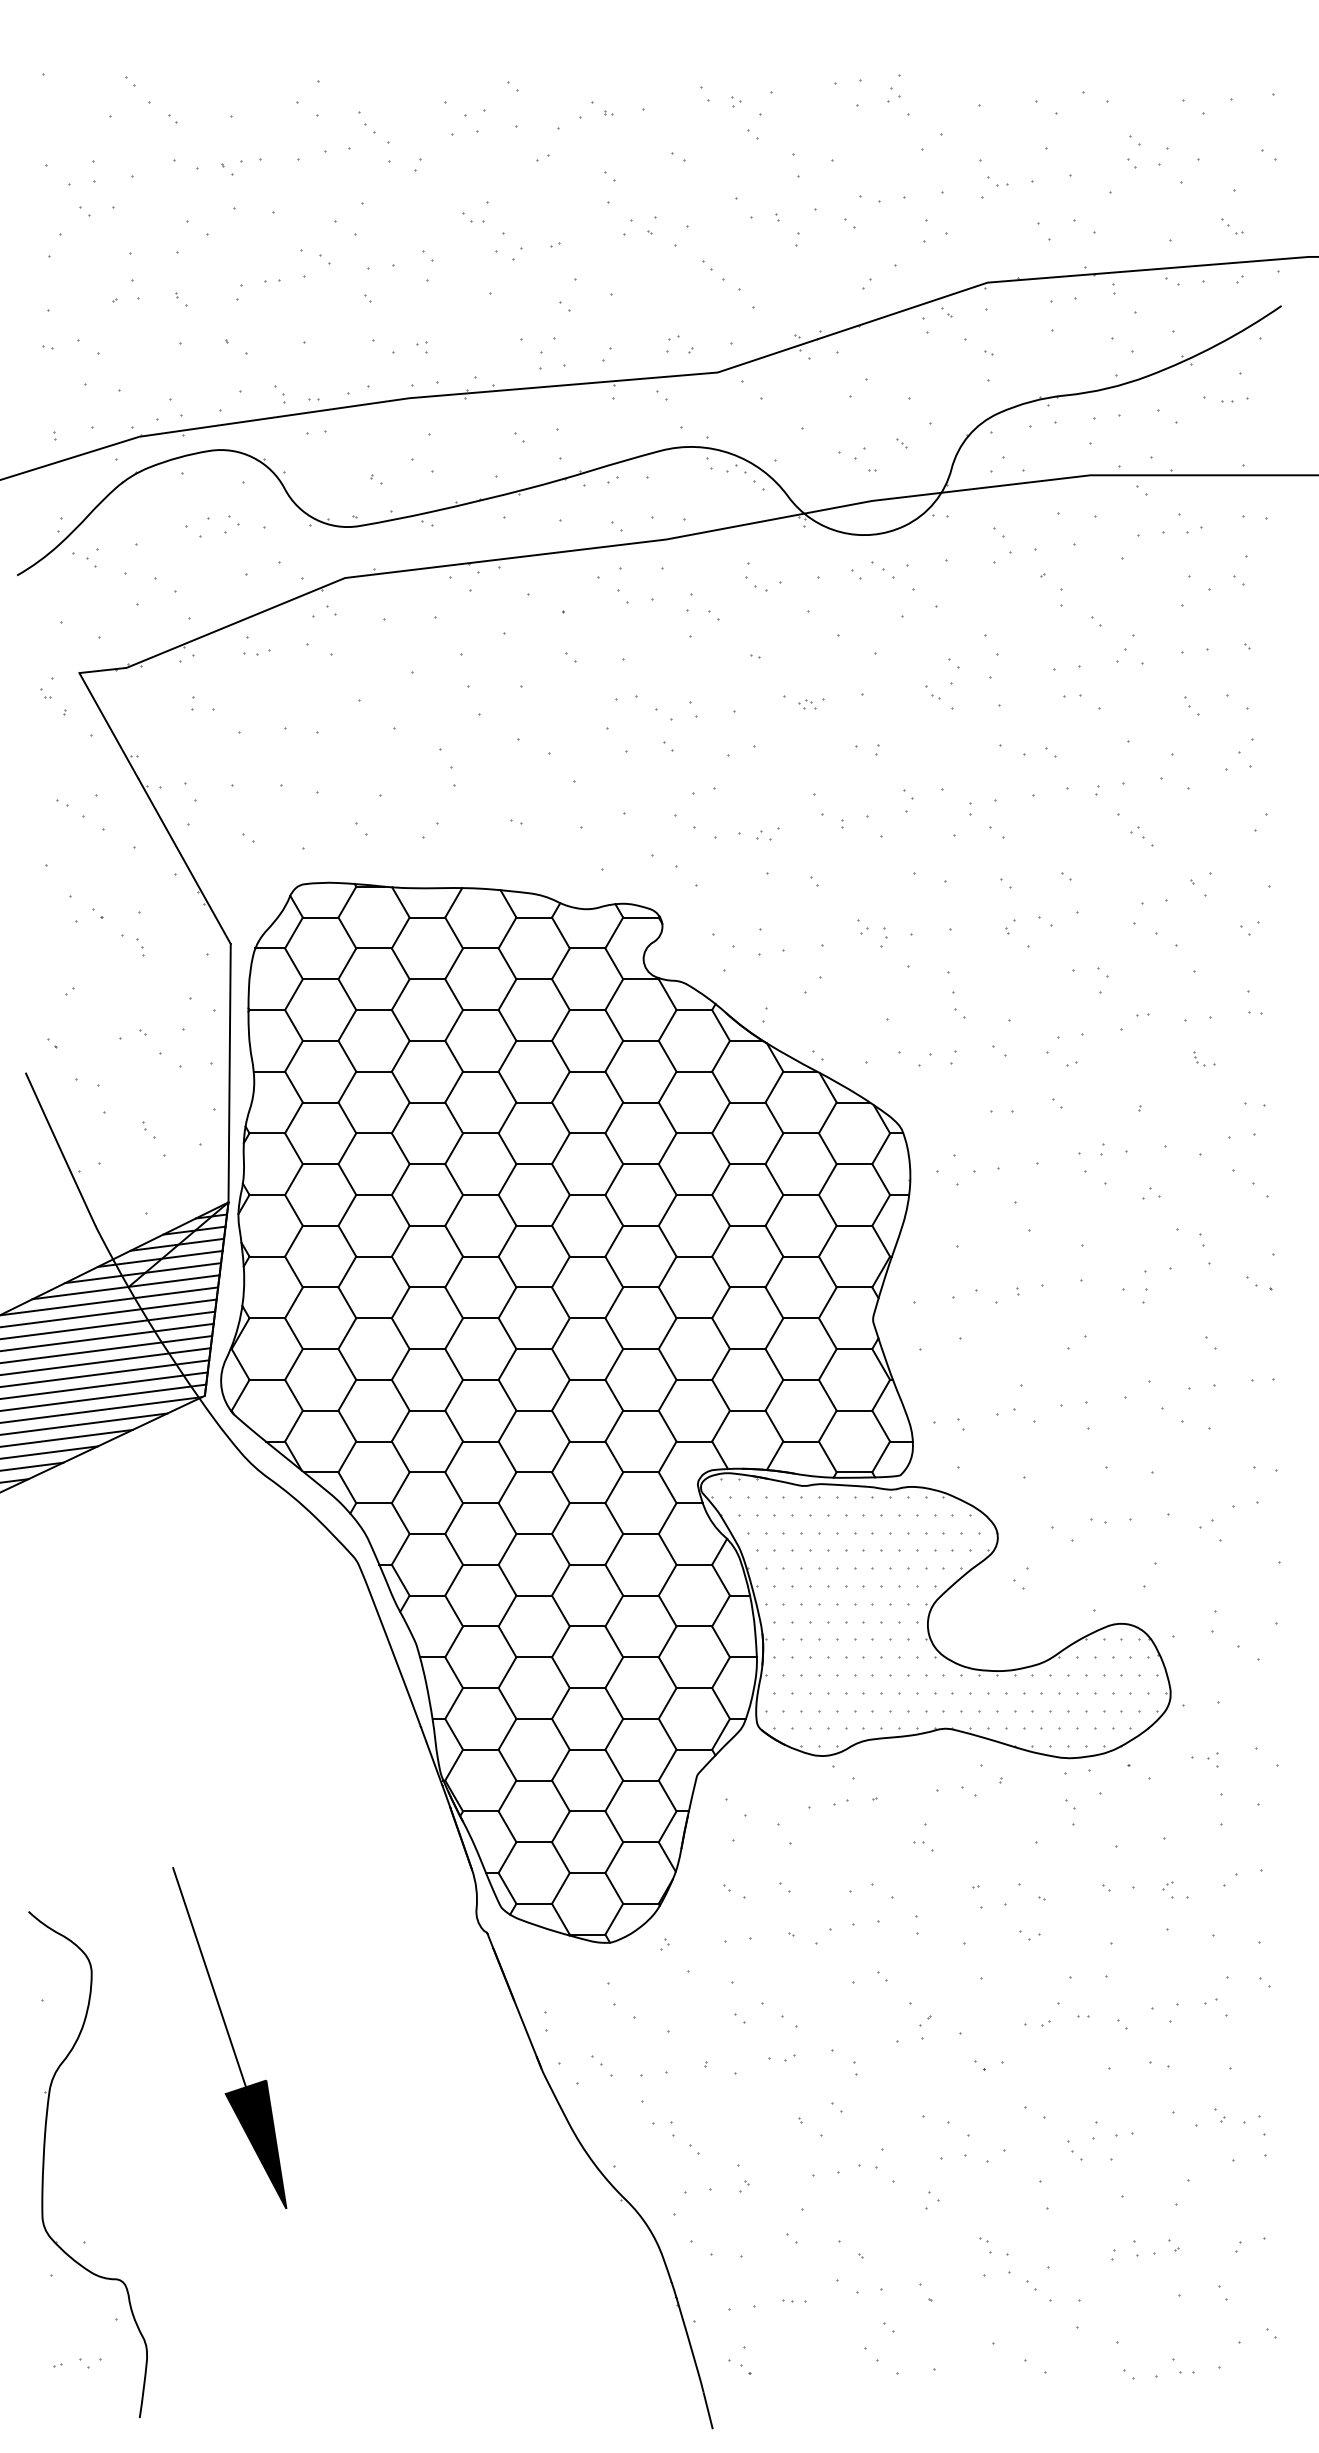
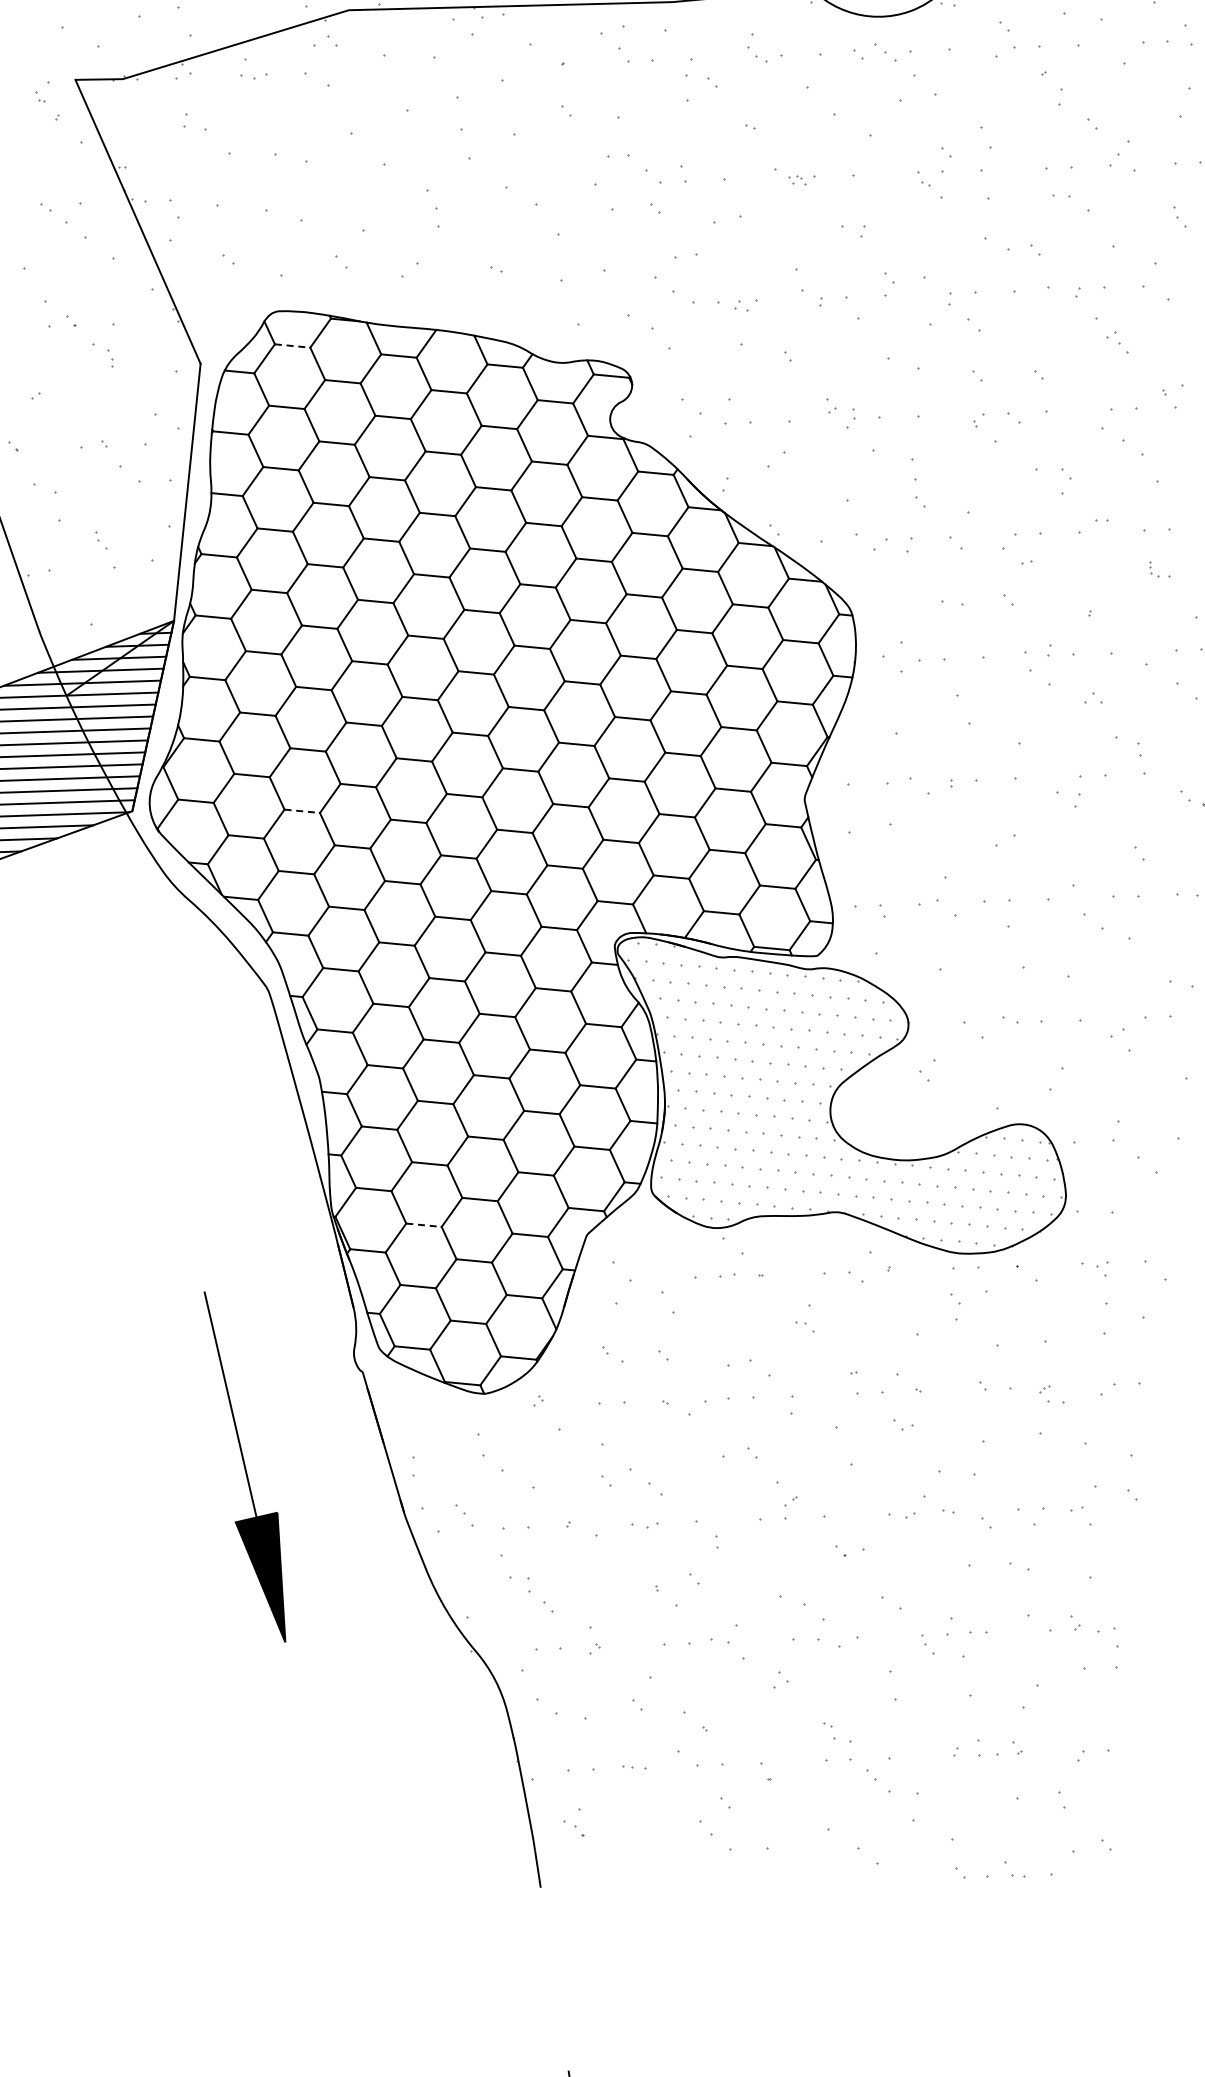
line: (320, 917) -> (292, 345), solid -> dashed
line: (374, 1379) -> (302, 810), solid -> dashed
line: (534, 1780) -> (424, 1225), solid -> dashed
part: (229, 2038) -> (244, 1467), moved

